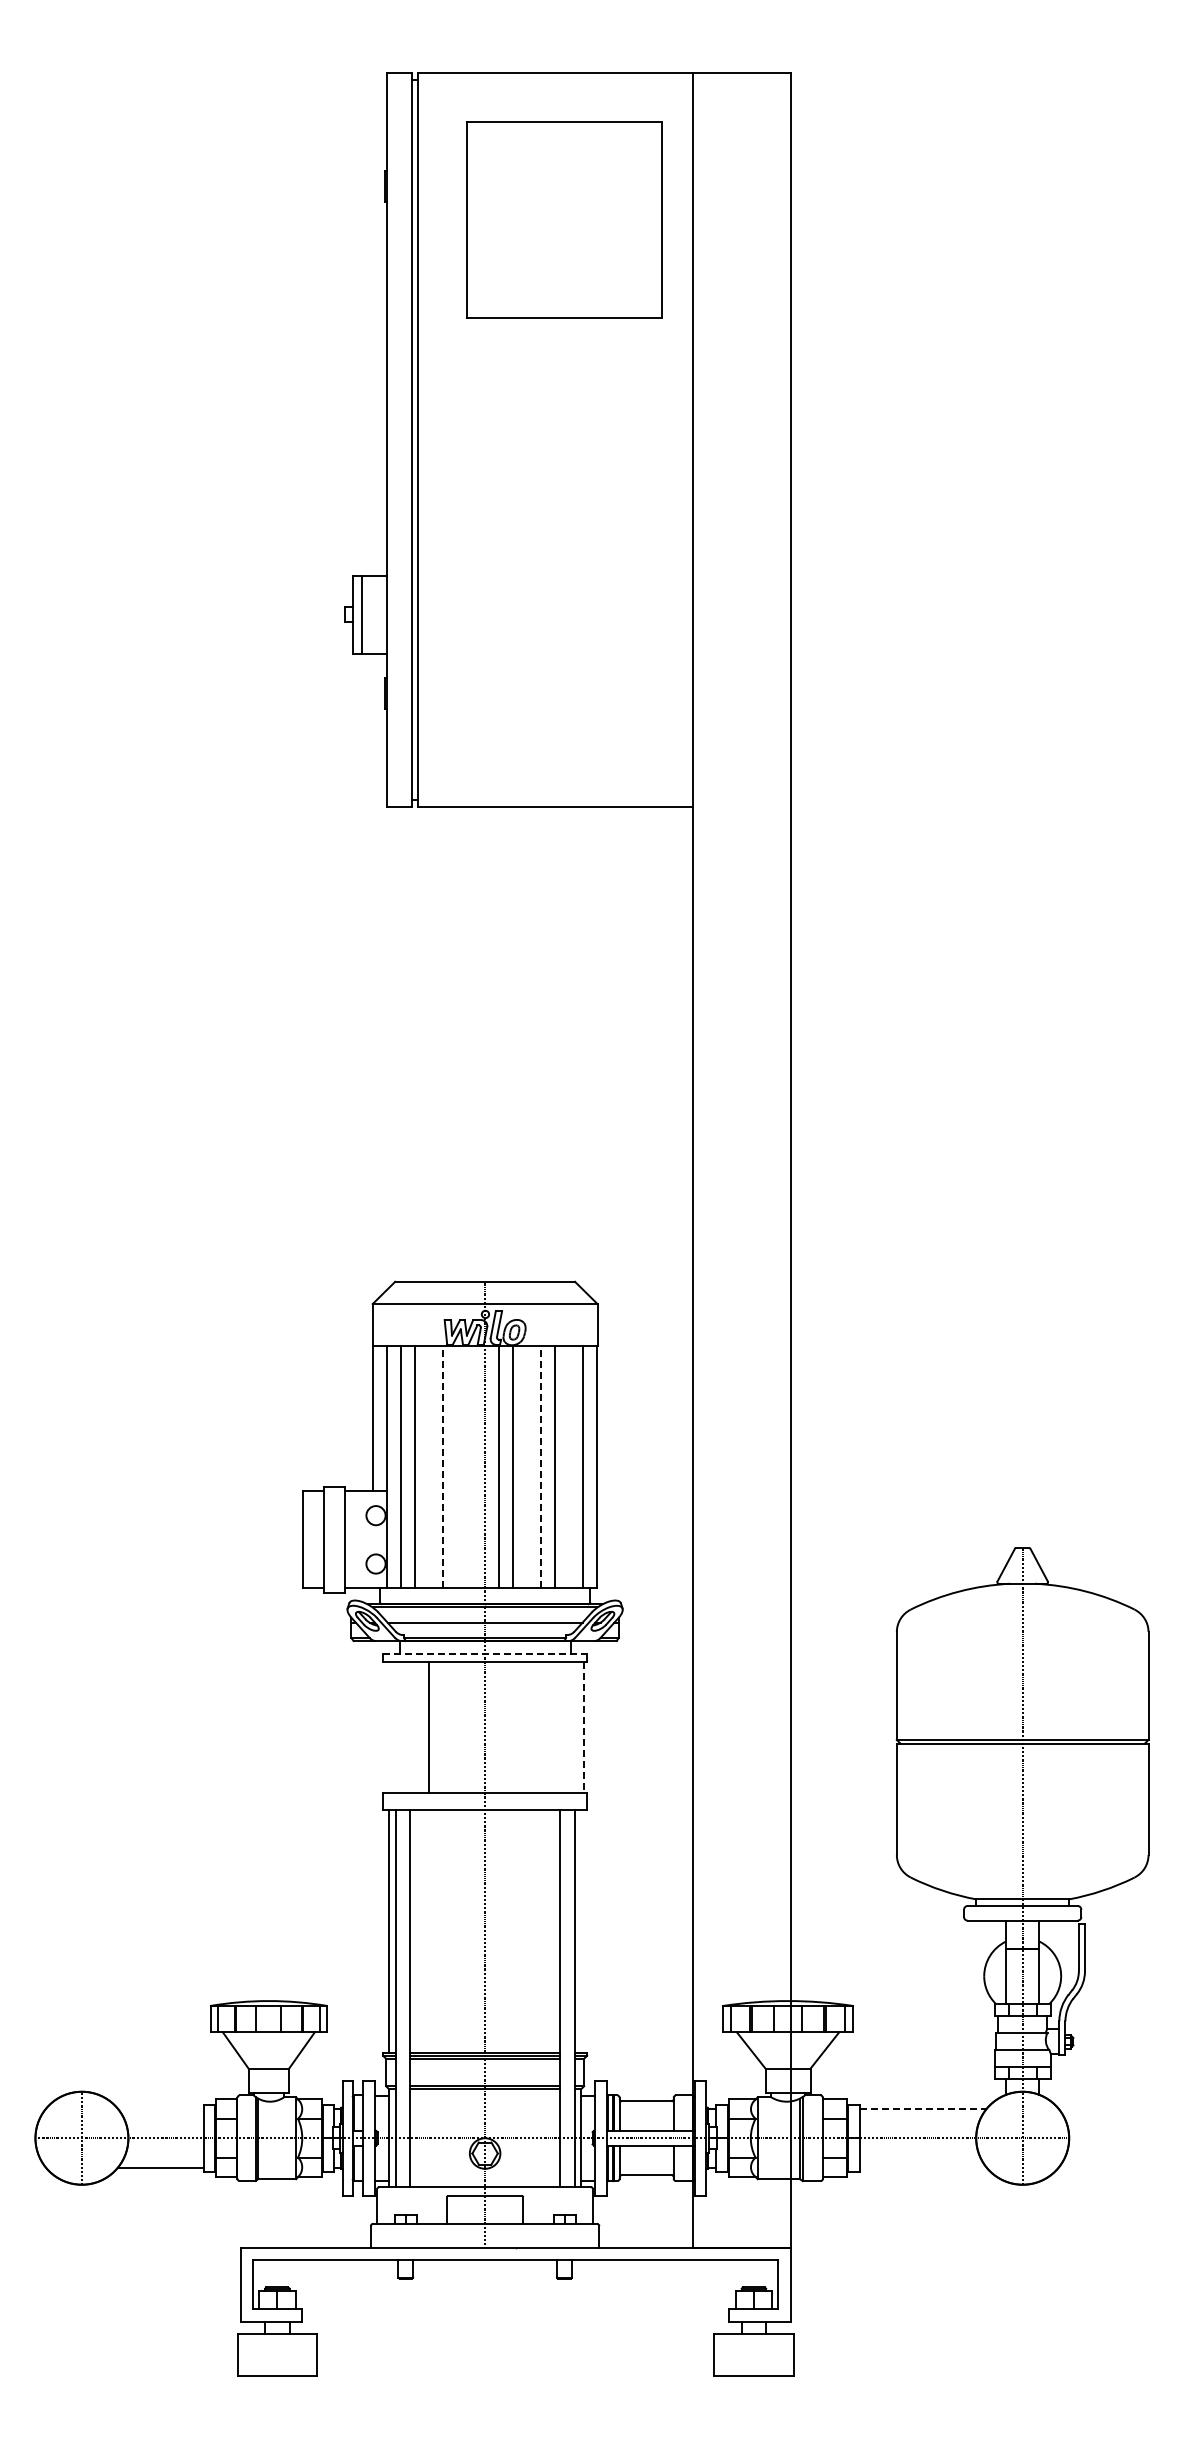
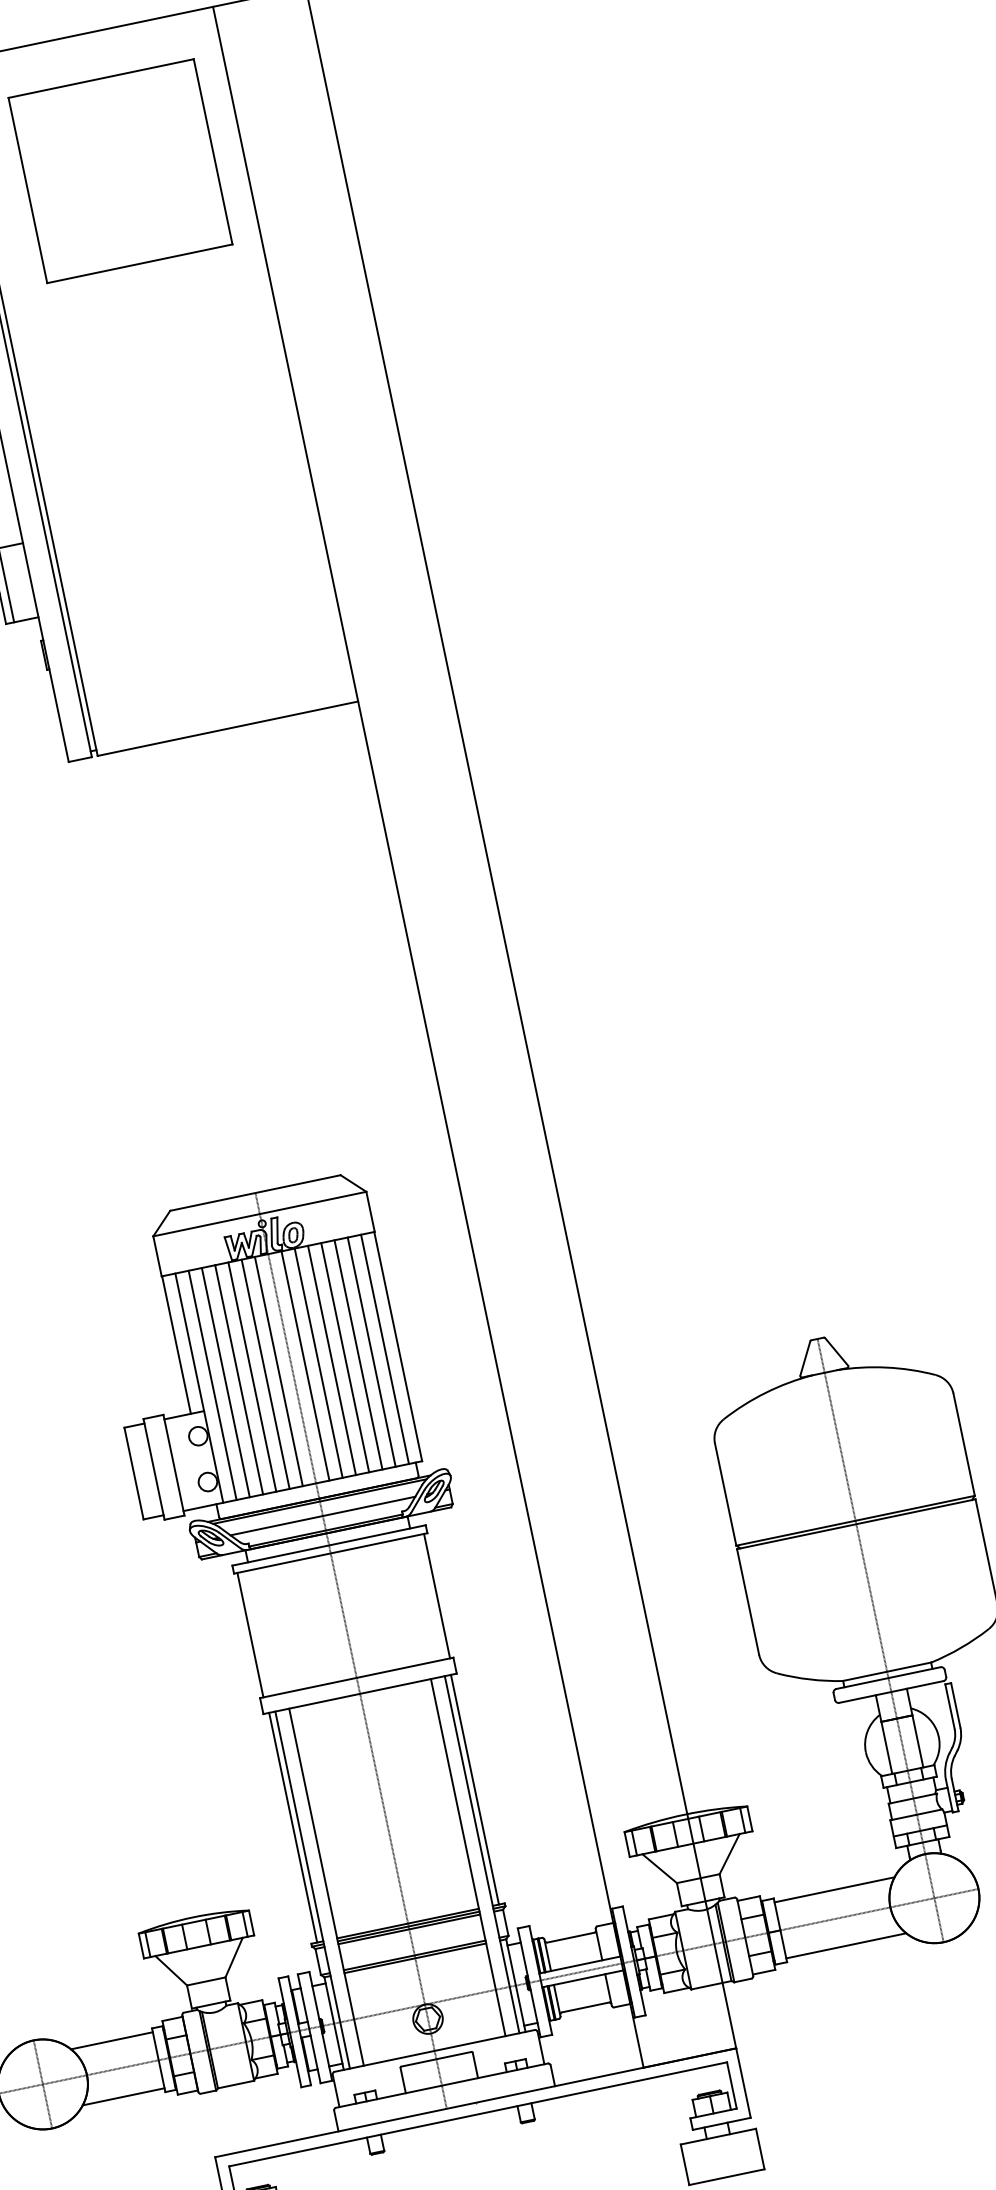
line: (429, 1467) -> (239, 1380), added
line: (443, 1467) -> (252, 1377), dashed -> solid
line: (457, 1467) -> (266, 1374), added
line: (471, 1467) -> (279, 1371), added
line: (527, 1467) -> (332, 1360), added
line: (541, 1467) -> (345, 1357), dashed -> solid
line: (569, 1467) -> (372, 1352), added
line: (485, 1653) -> (329, 1545), dashed -> solid
line: (428, 1727) -> (250, 1634), moved
line: (583, 1727) -> (436, 1595), dashed -> solid
line: (581, 1931) -> (475, 1789), added
line: (160, 2108) -> (111, 2040), added
line: (923, 2108) -> (834, 1889), dashed -> solid
line: (923, 2167) -> (846, 1945), added

